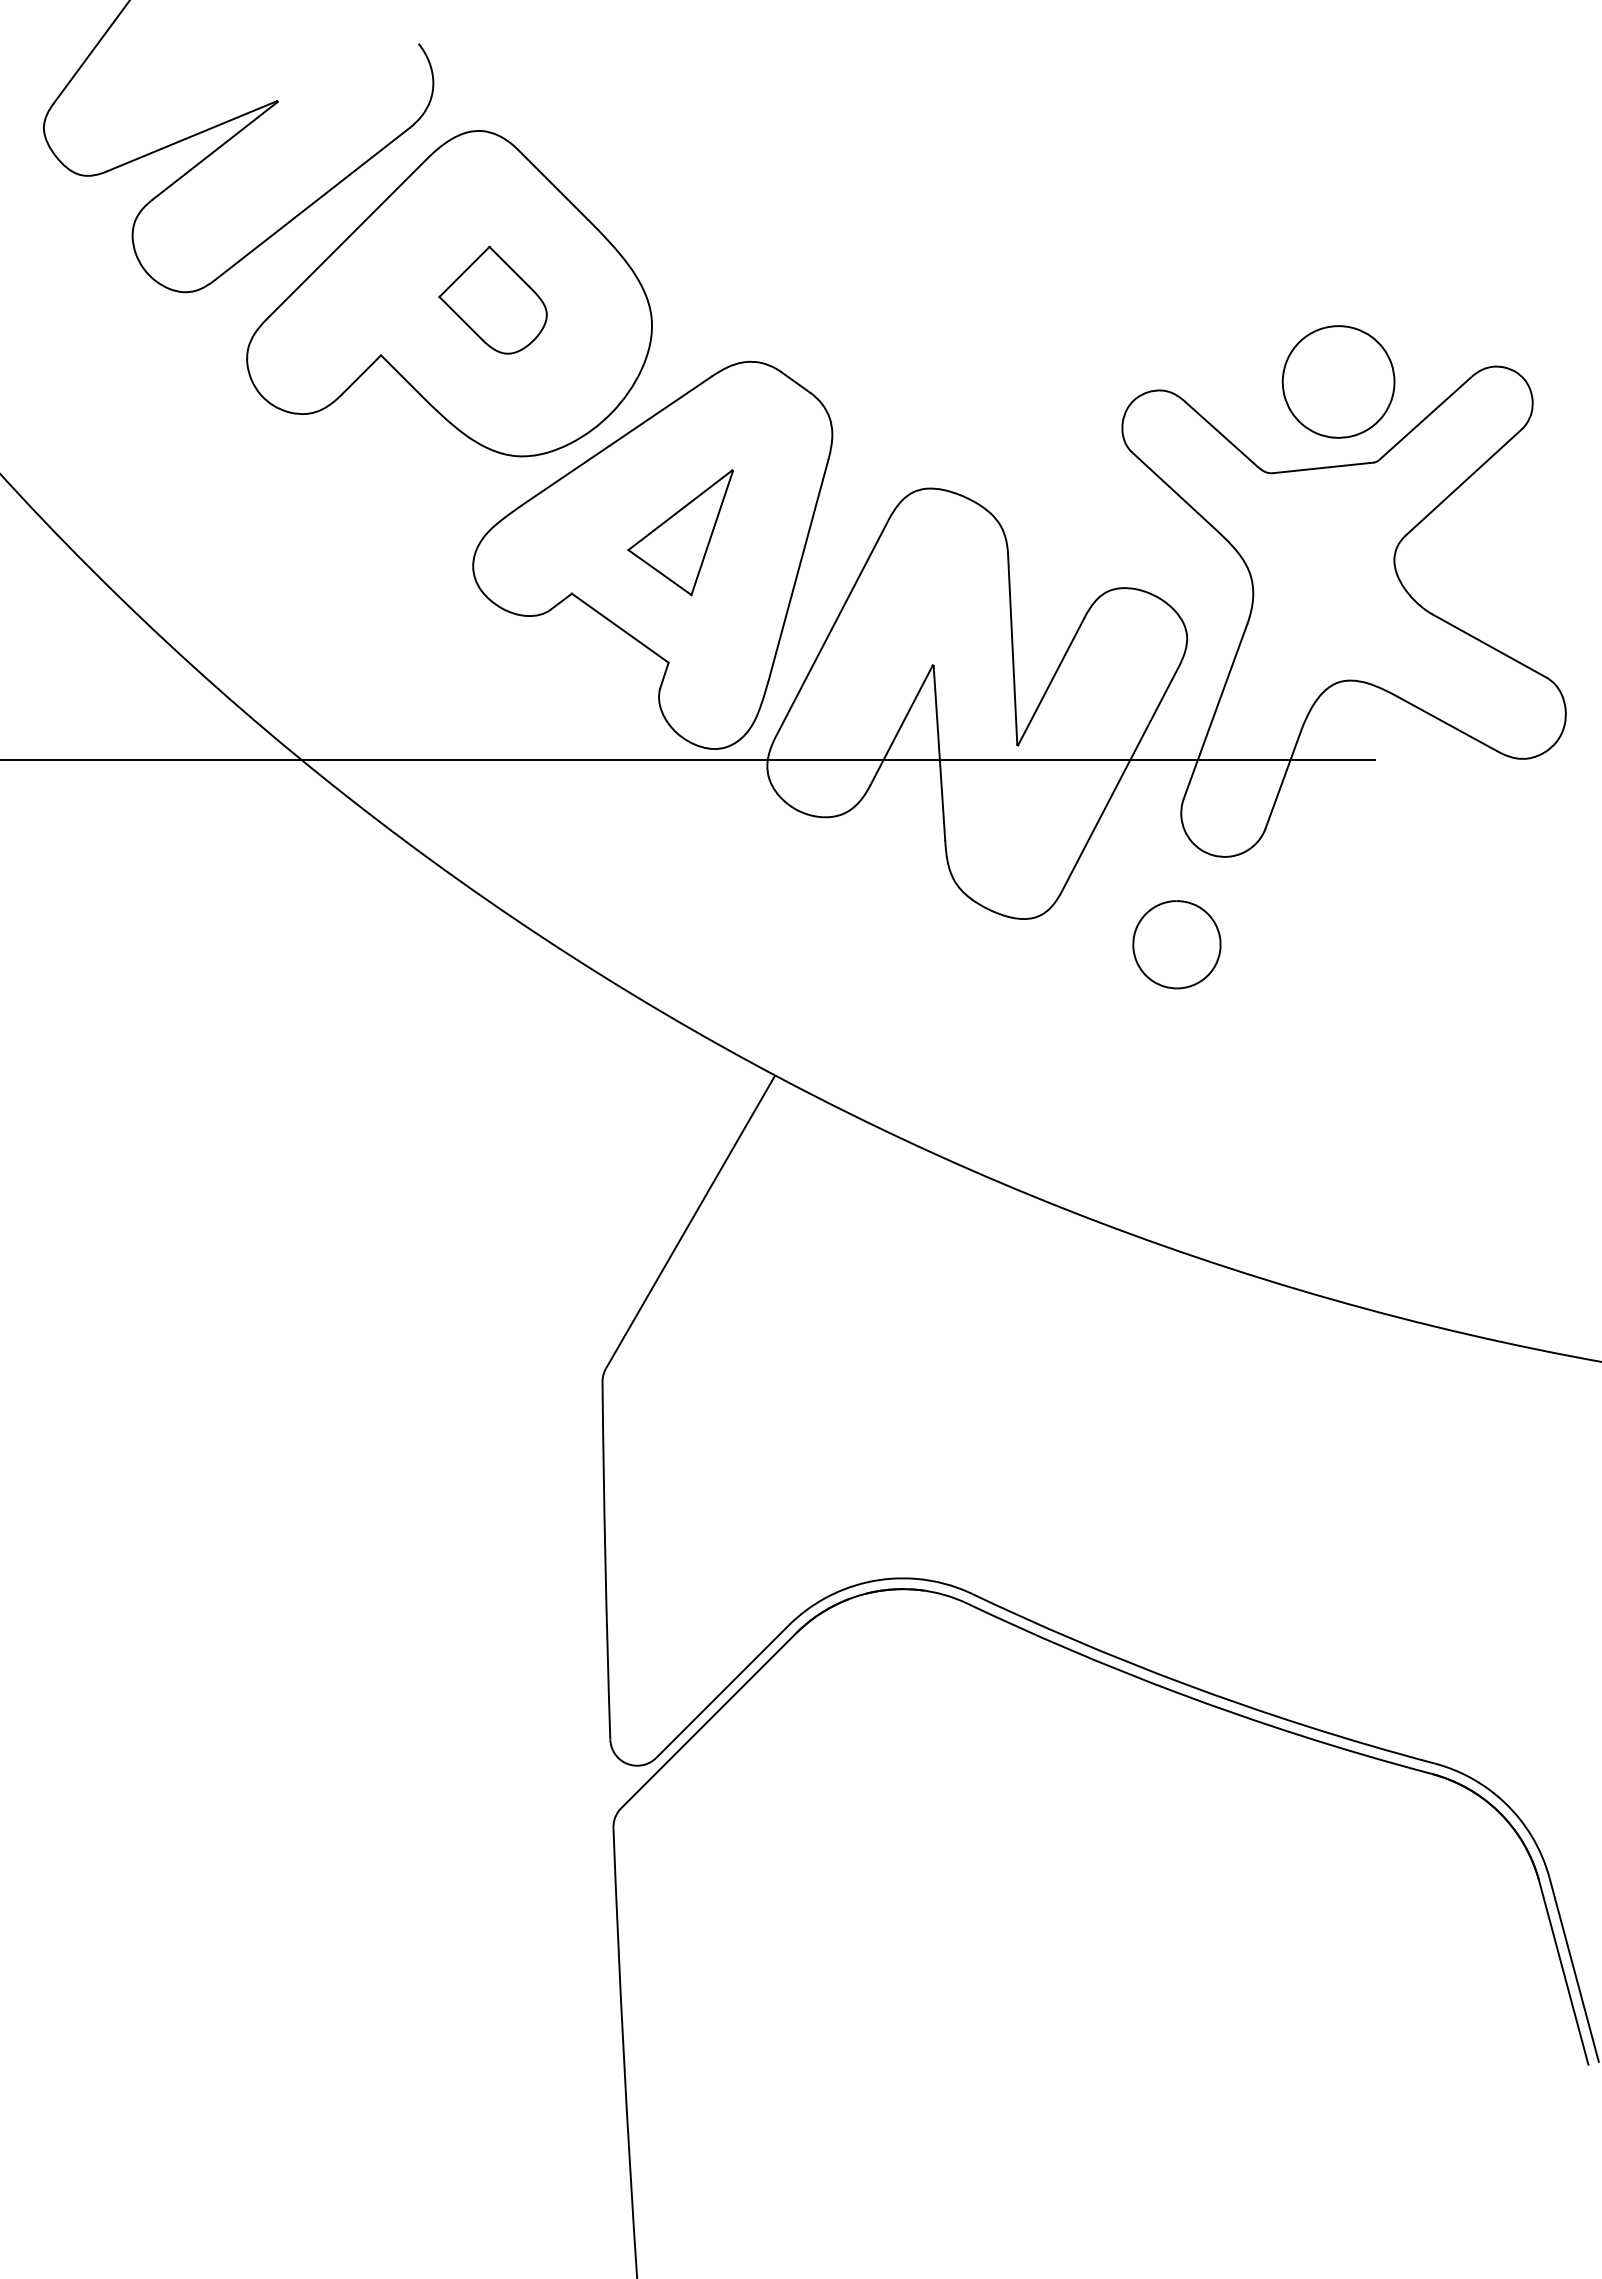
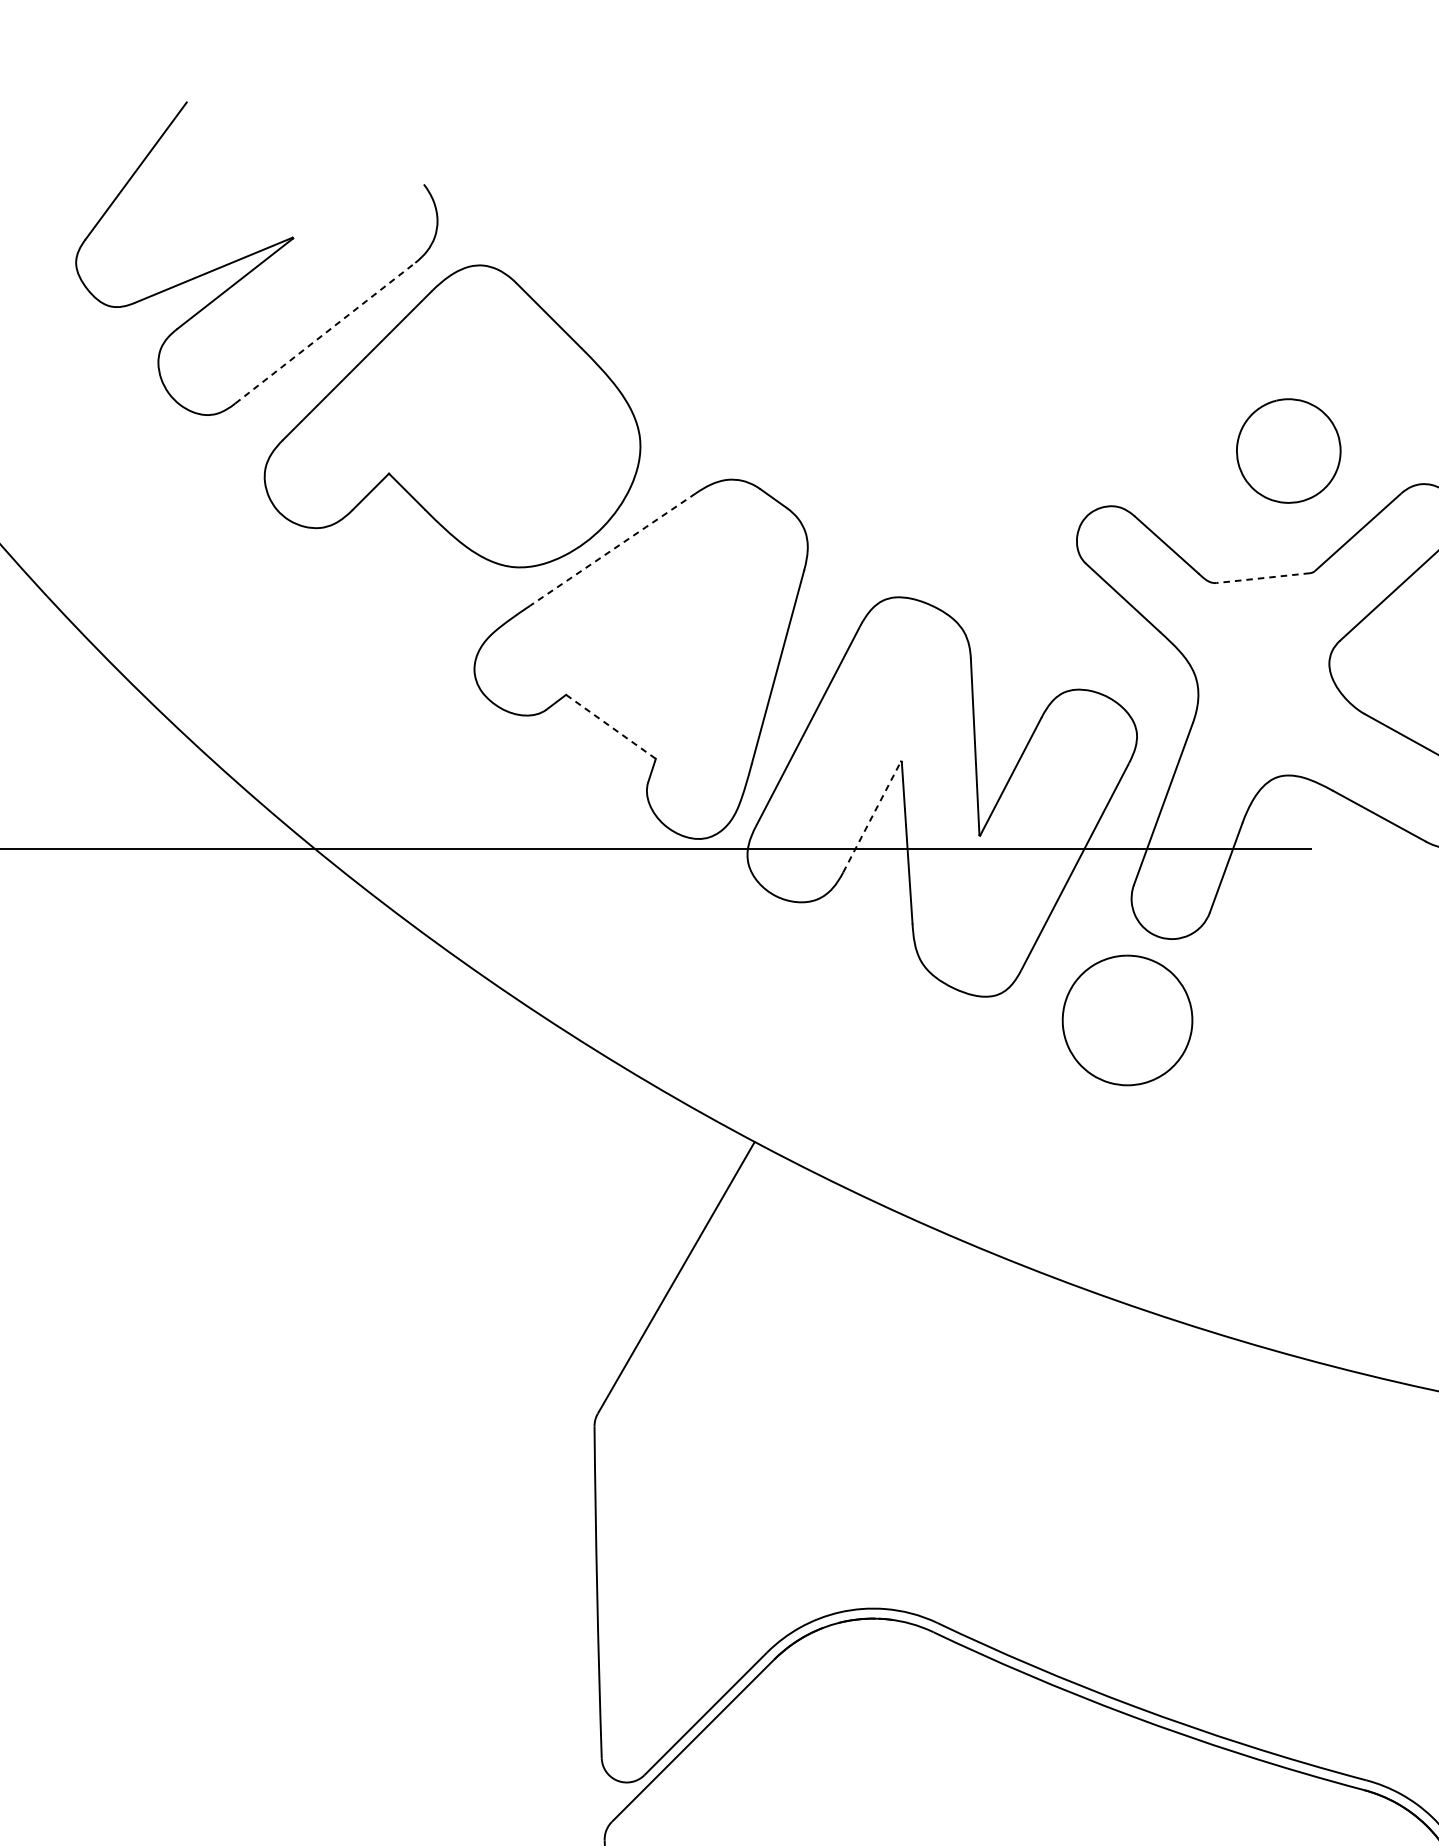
line: (312, 203) -> (325, 332), solid -> dashed
part: (492, 299) -> (492, 421), removed
part: (1338, 381) -> (1288, 450), moved
line: (622, 437) -> (613, 549), solid -> dashed
line: (1323, 467) -> (1263, 577), solid -> dashed
part: (680, 532) -> (666, 638), removed
line: (620, 628) -> (611, 727), solid -> dashed
line: (901, 724) -> (871, 816), solid -> dashed
part: (1176, 944) -> (1127, 1020), size x1.6

